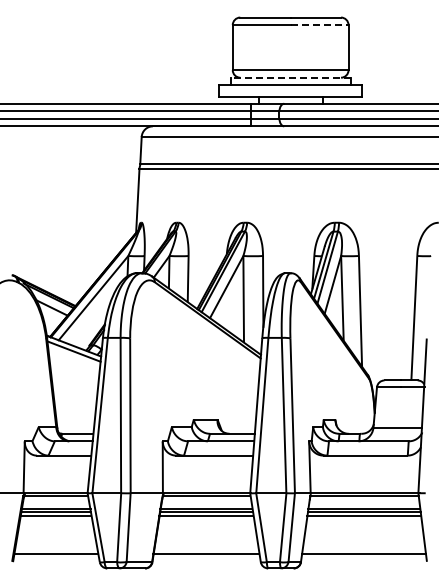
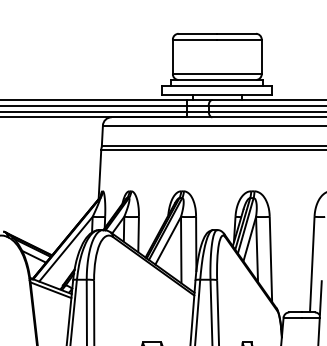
line: (319, 25) -> (239, 39), dashed -> solid
line: (290, 77) -> (217, 79), dashed -> solid

